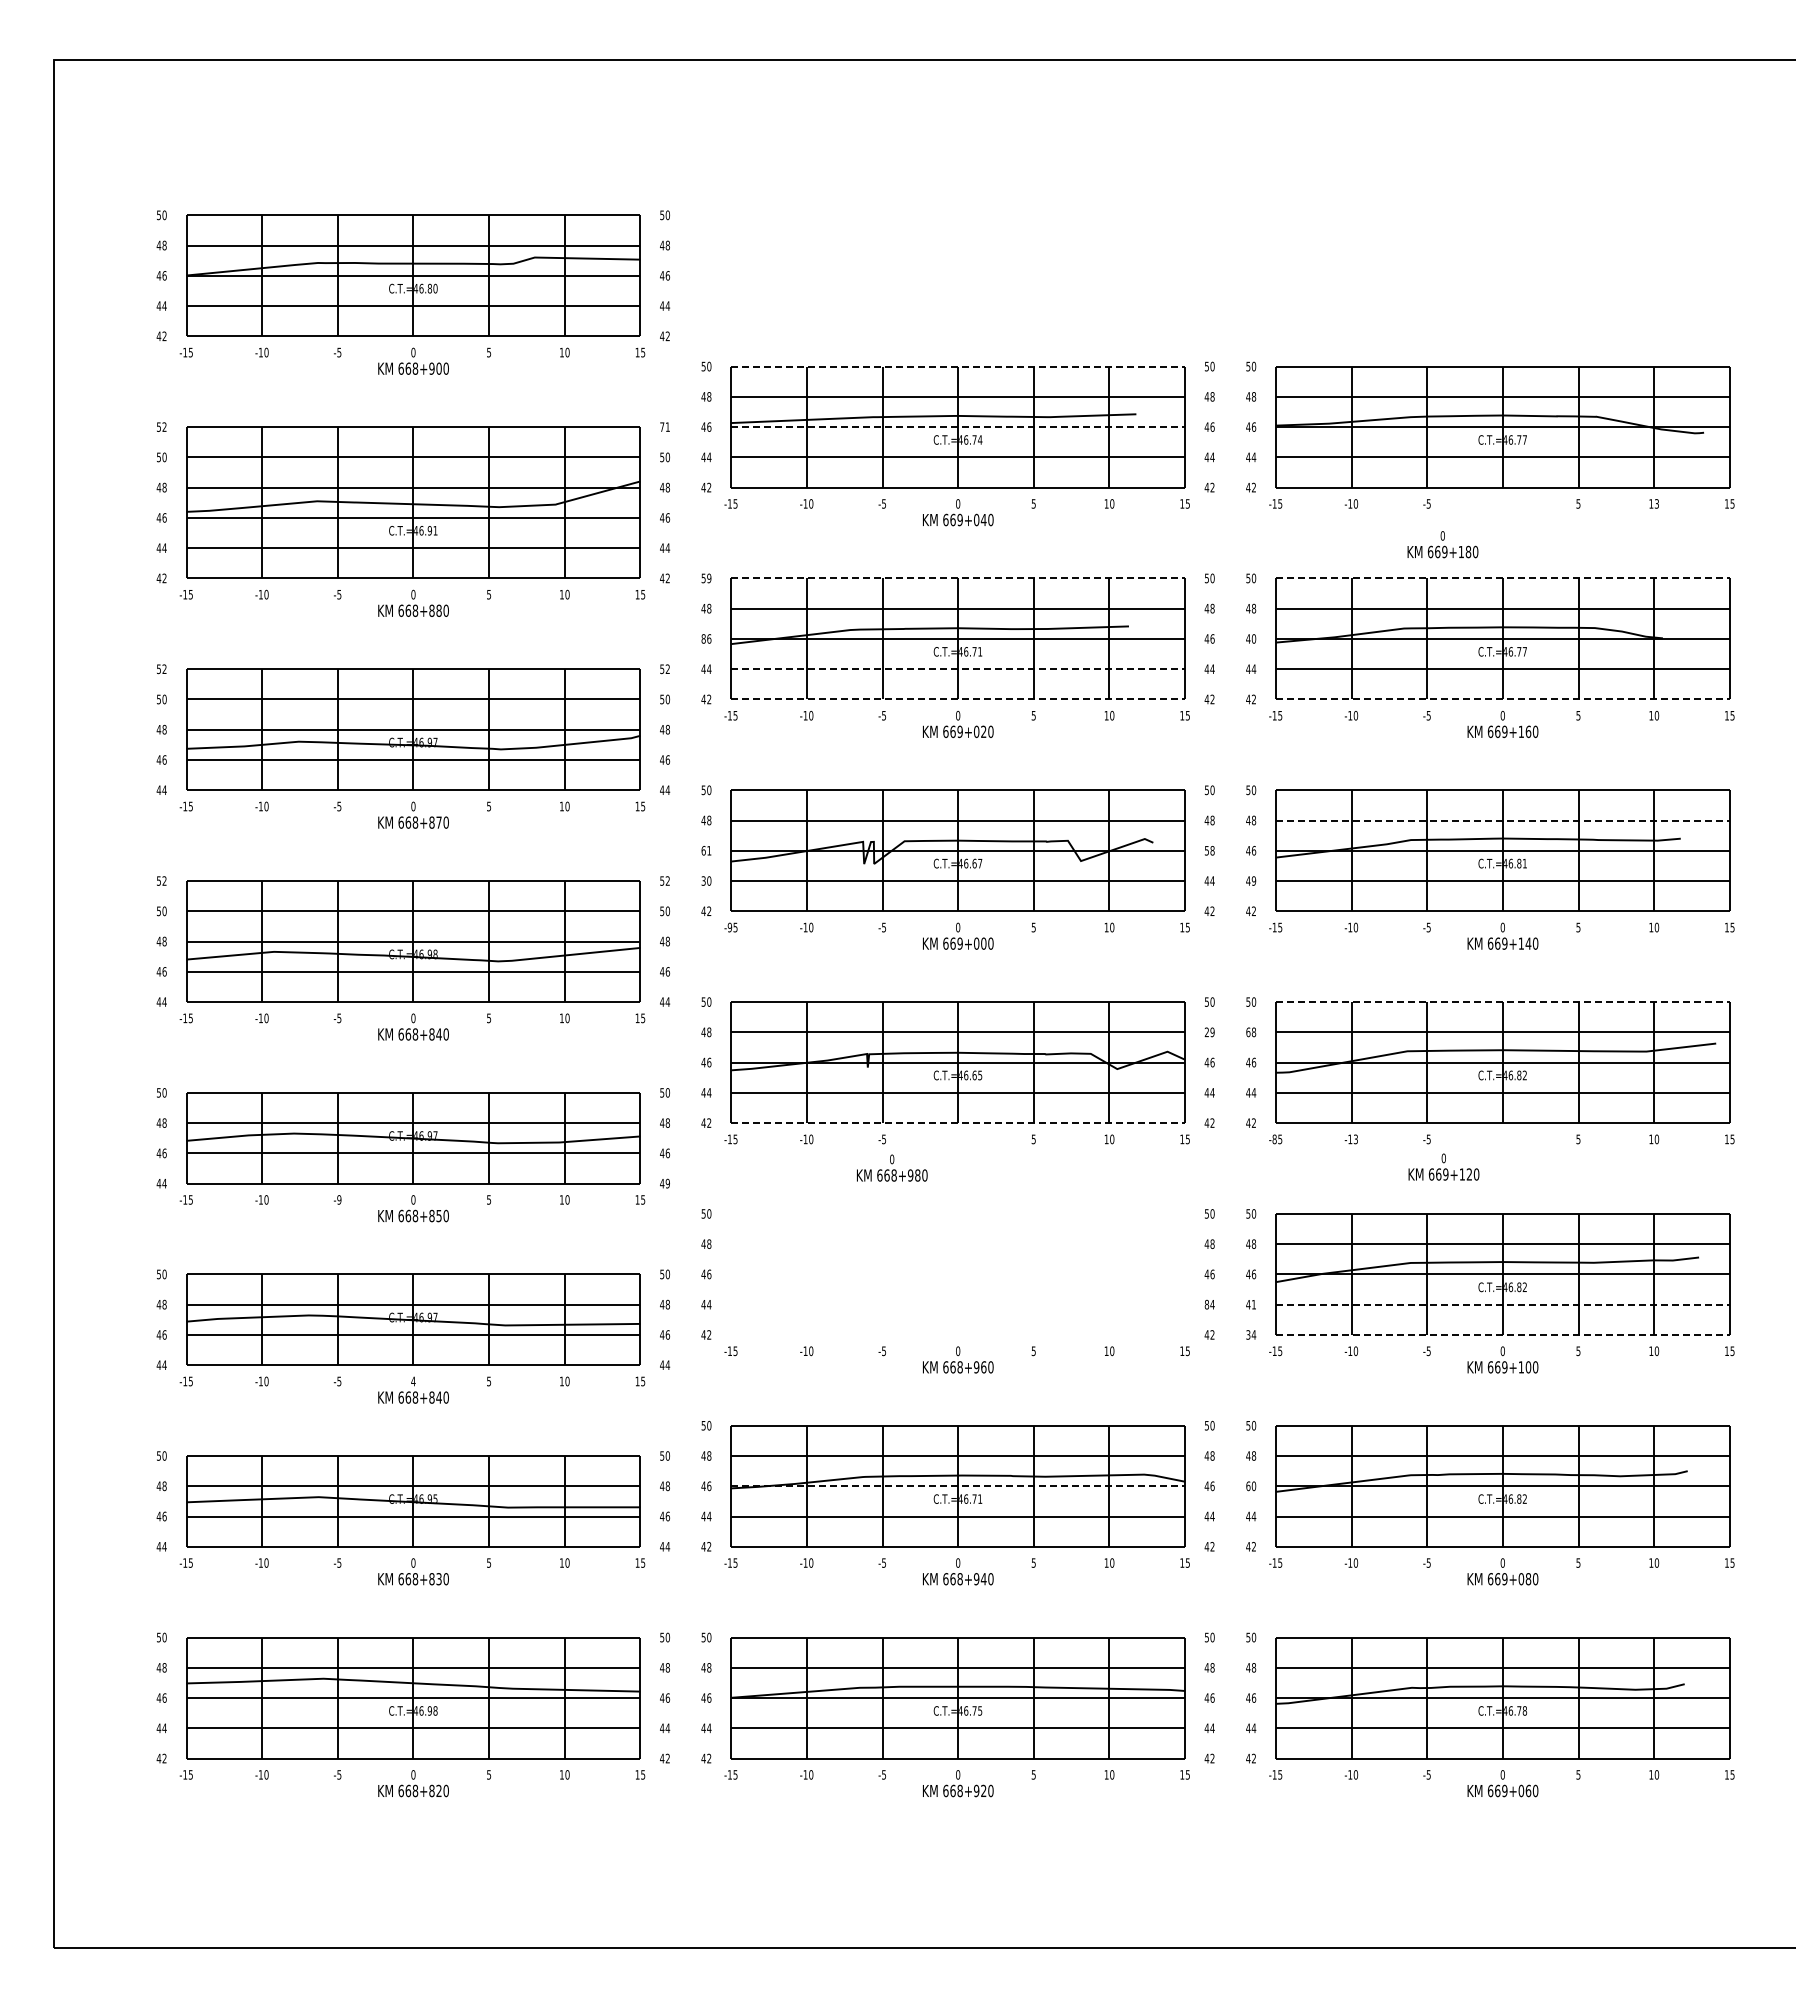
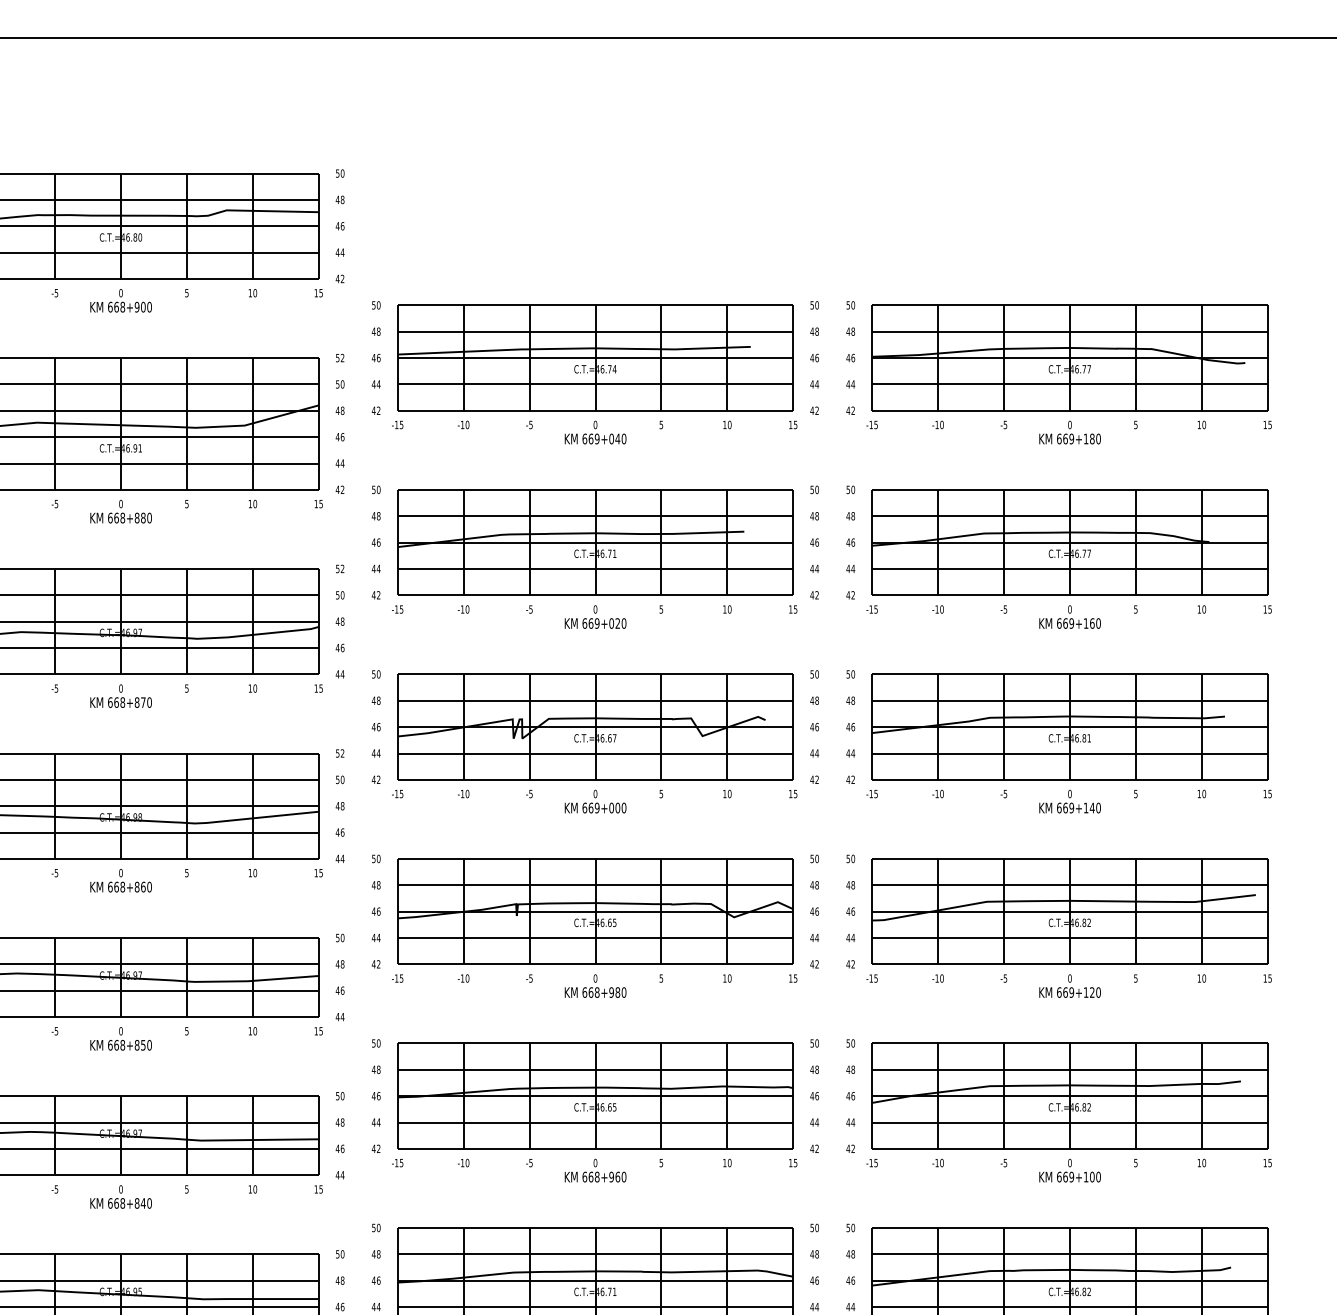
line: (958, 366) -> (595, 305), dashed -> solid
text: (664, 426) -> (339, 357), 71 -> 52
line: (958, 427) -> (595, 358), dashed -> solid
text: (1656, 503) -> (1203, 424), 13 -> 10
text: (1442, 544) -> (1069, 432), moved
text: (709, 578) -> (378, 489), 59 -> 50
line: (958, 578) -> (595, 489), dashed -> solid
line: (1502, 578) -> (1069, 489), dashed -> solid
text: (703, 638) -> (373, 542), 86 -> 46
text: (1254, 638) -> (853, 542), 40 -> 46
line: (958, 669) -> (595, 569), dashed -> solid
line: (958, 699) -> (595, 595), dashed -> solid
line: (1502, 699) -> (1069, 595), dashed -> solid
line: (1502, 820) -> (1069, 700), dashed -> solid
text: (706, 850) -> (376, 726), 61 -> 46
text: (1209, 850) -> (814, 726), 58 -> 46
text: (706, 880) -> (376, 753), 30 -> 44
text: (1253, 880) -> (852, 753), 49 -> 44
text: (729, 927) -> (396, 793), -95 -> -15
line: (1502, 1002) -> (1069, 859), dashed -> solid
text: (1209, 1032) -> (814, 885), 29 -> 48
text: (1248, 1032) -> (848, 885), 68 -> 48
text: (438, 1034) -> (142, 887), 668+840 -> 668+860
line: (958, 1123) -> (595, 964), dashed -> solid
text: (1274, 1139) -> (871, 978), -85 -> -15
text: (1355, 1139) -> (941, 978), -13 -> -10
text: (1443, 1166) -> (1069, 985), moved
text: (892, 1167) -> (595, 985), moved
text: (667, 1183) -> (342, 1016), 49 -> 44
text: (339, 1199) -> (56, 1030), -9 -> -5
part: (957, 1274) -> (594, 1096), added
text: (1206, 1304) -> (811, 1122), 84 -> 44
text: (1253, 1304) -> (852, 1122), 41 -> 44
line: (1502, 1304) -> (1069, 1122), dashed -> solid
text: (1251, 1334) -> (851, 1148), 34 -> 42
line: (1502, 1334) -> (1069, 1148), dashed -> solid
text: (413, 1381) -> (121, 1189), 4 -> 0
line: (958, 1486) -> (595, 1280), dashed -> solid
text: (1251, 1486) -> (851, 1280), 60 -> 46

